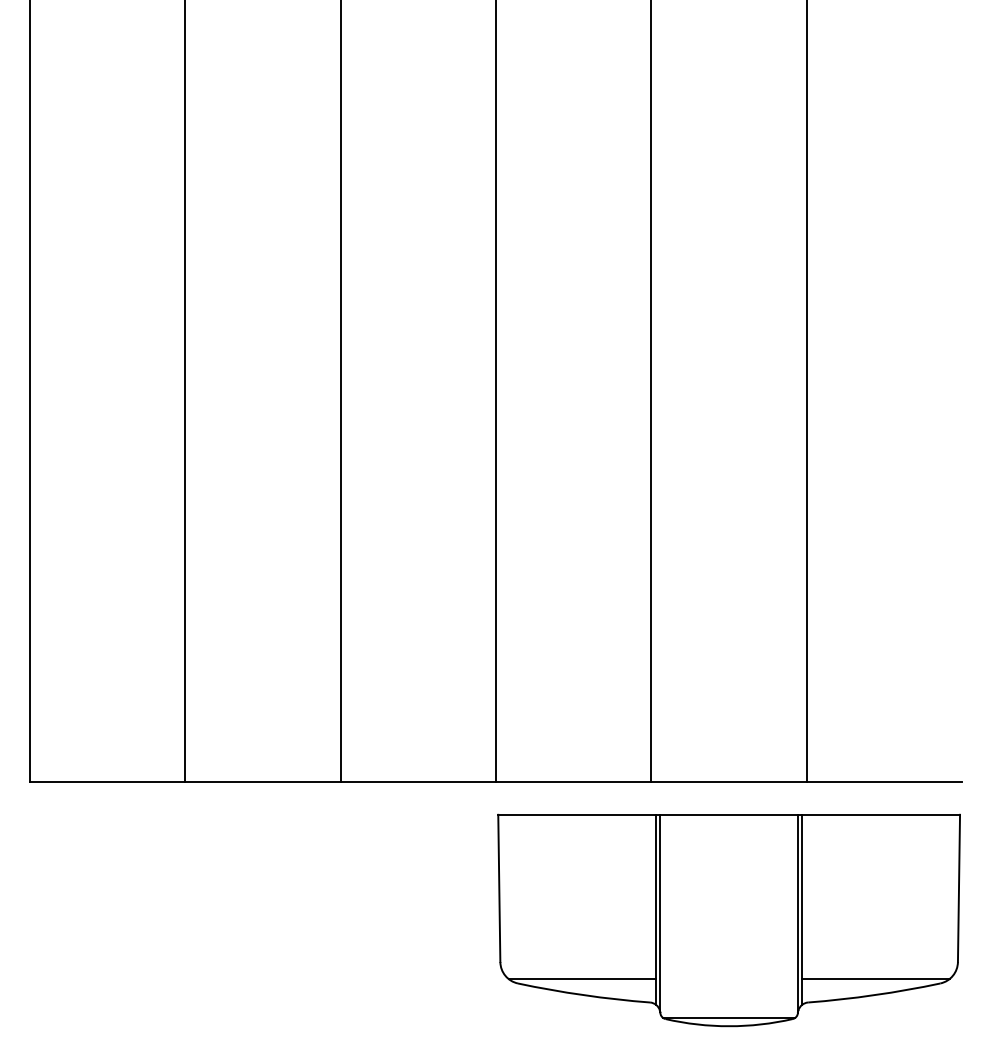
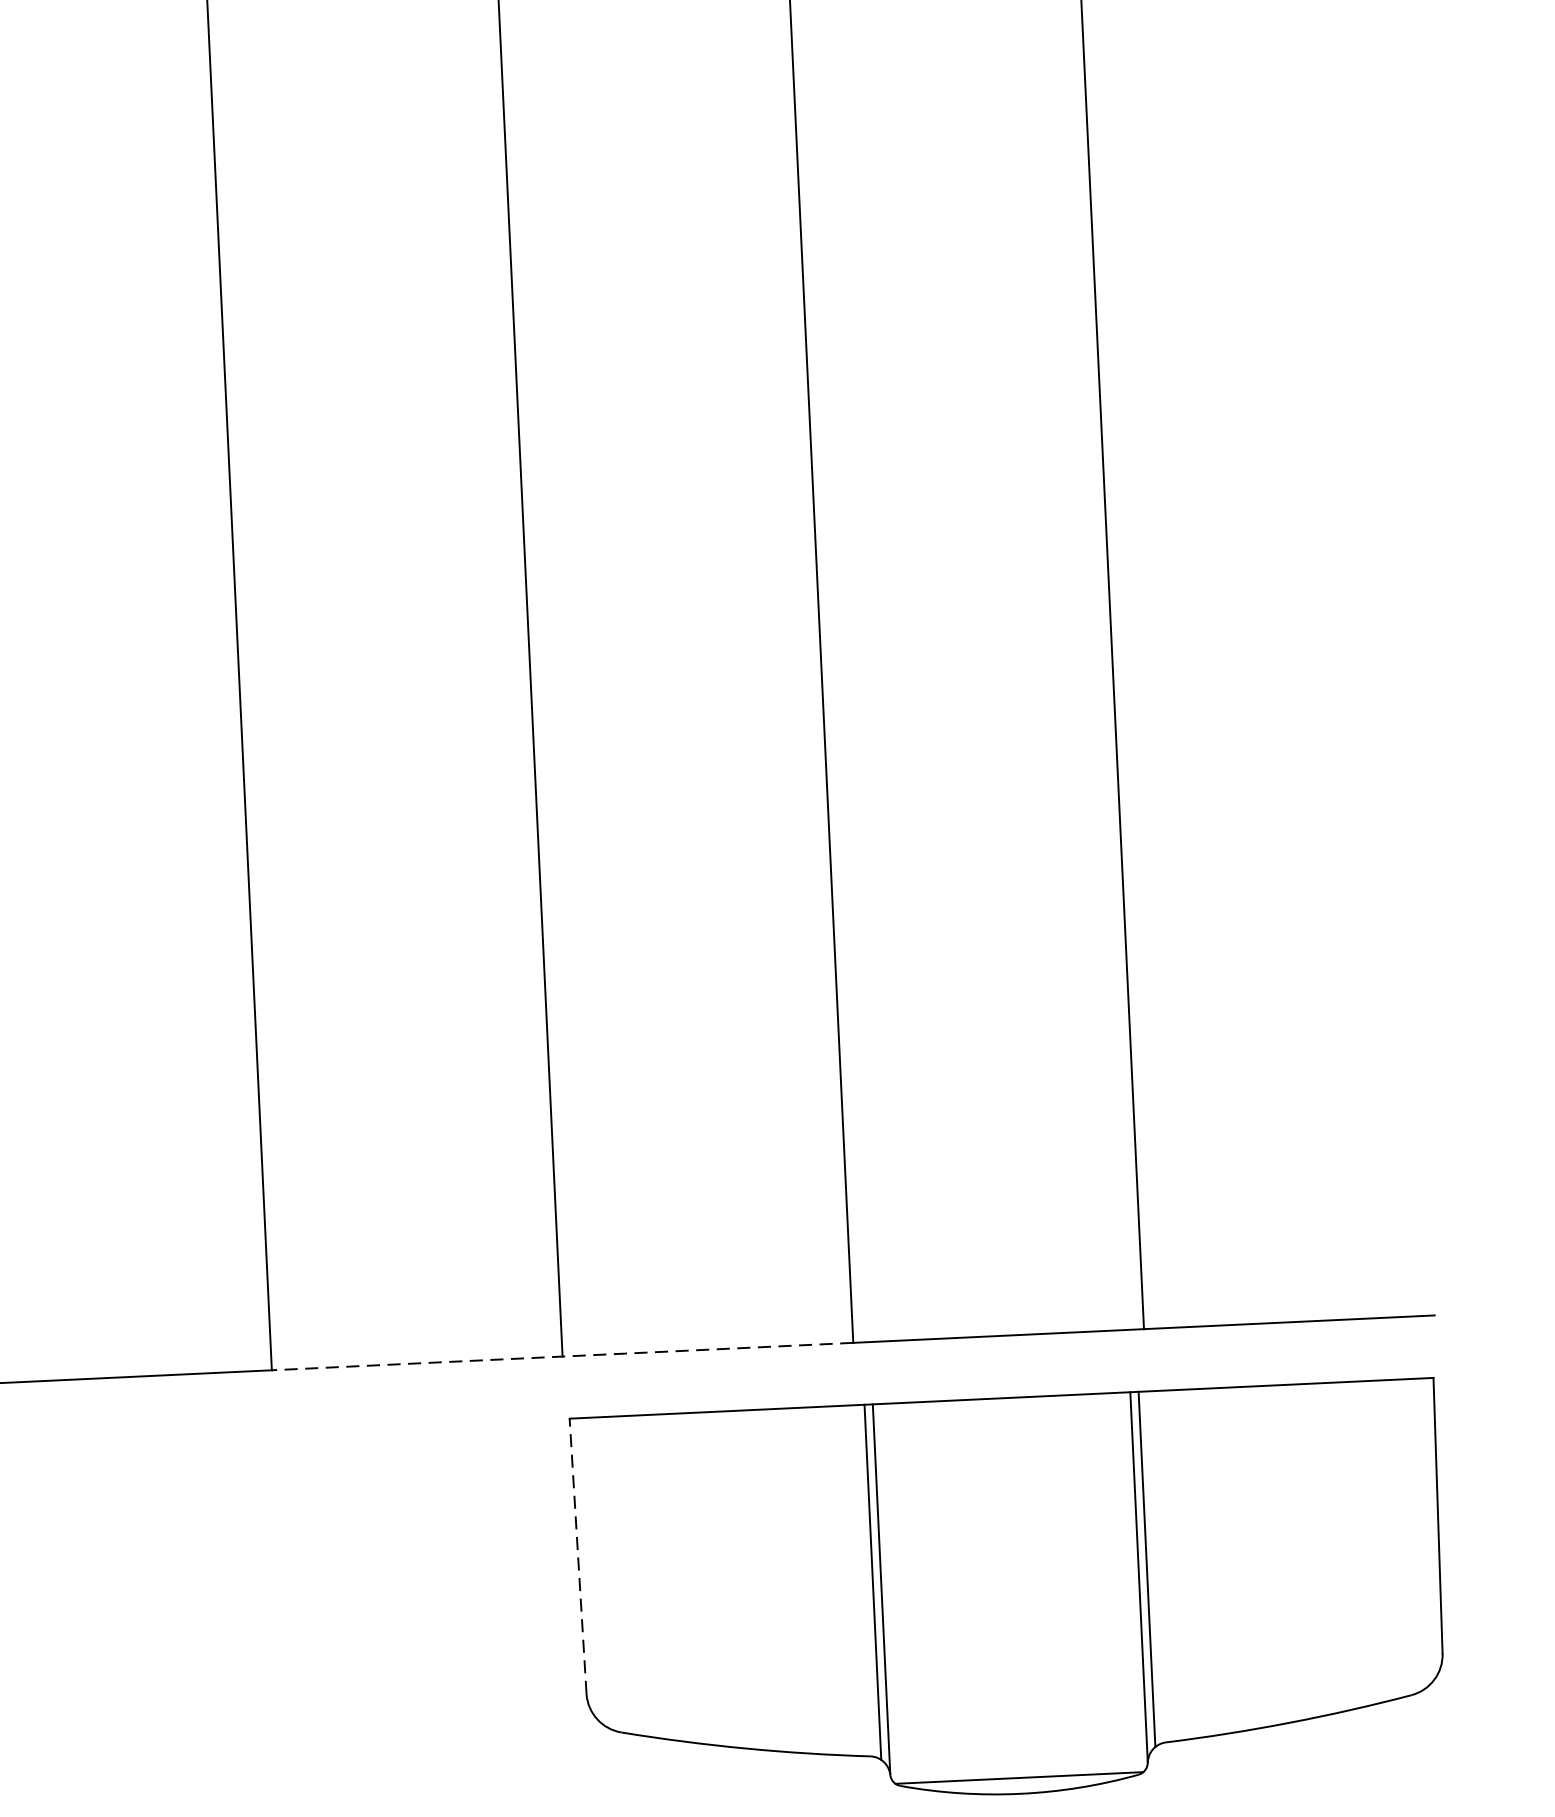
line: (495, 781) -> (561, 1356), solid -> dashed
line: (499, 888) -> (578, 1556), solid -> dashed
line: (581, 979) -> (739, 1719), removed
line: (875, 979) -> (1289, 1693), removed

